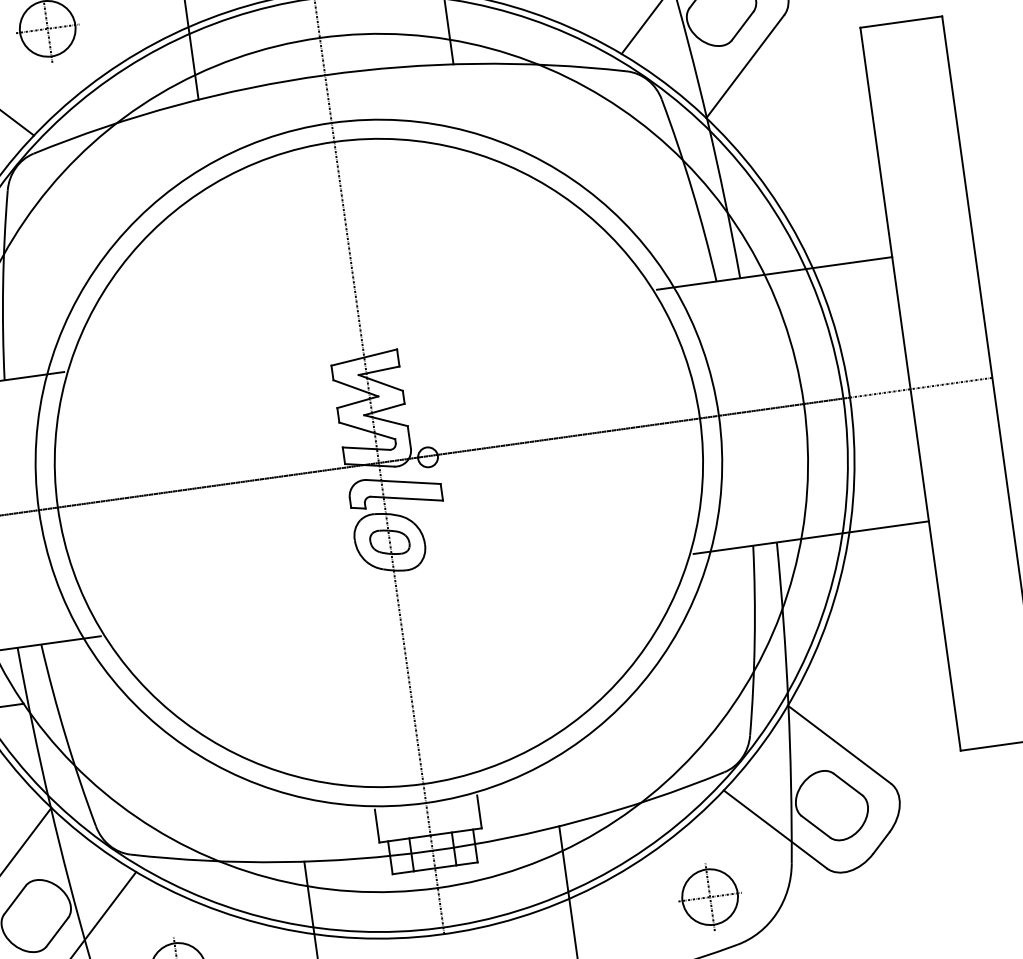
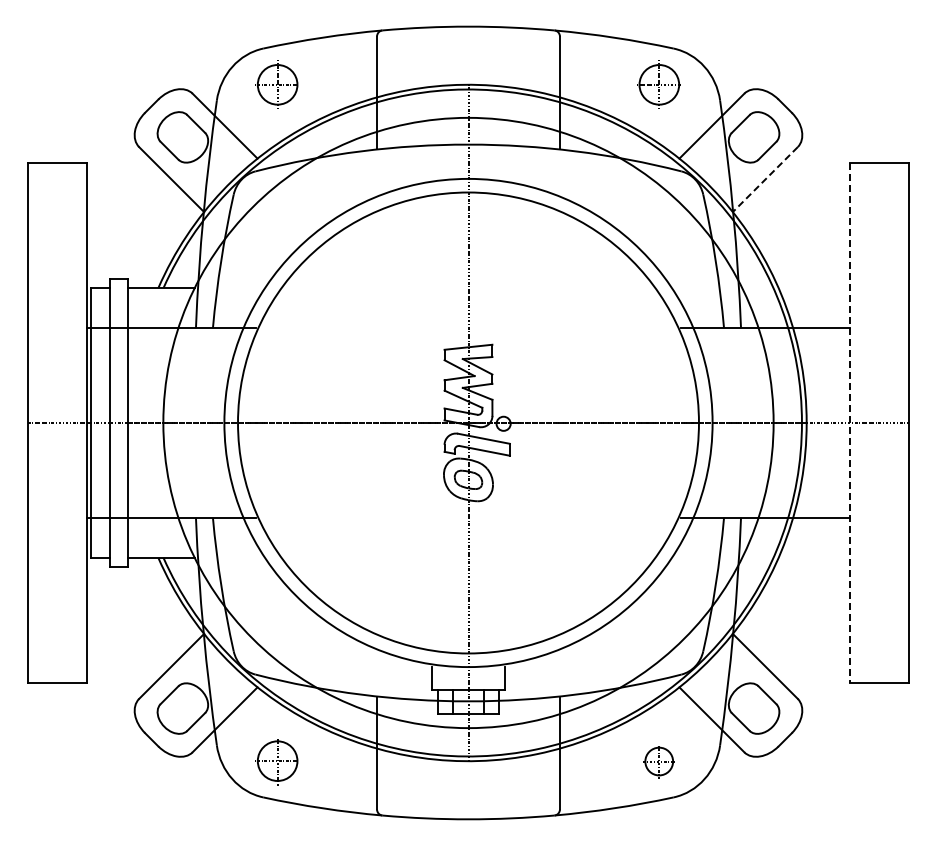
line: (745, 66) -> (765, 179), solid -> dashed
line: (911, 389) -> (850, 423), solid -> dashed
part: (709, 899) -> (658, 762), size x0.7

